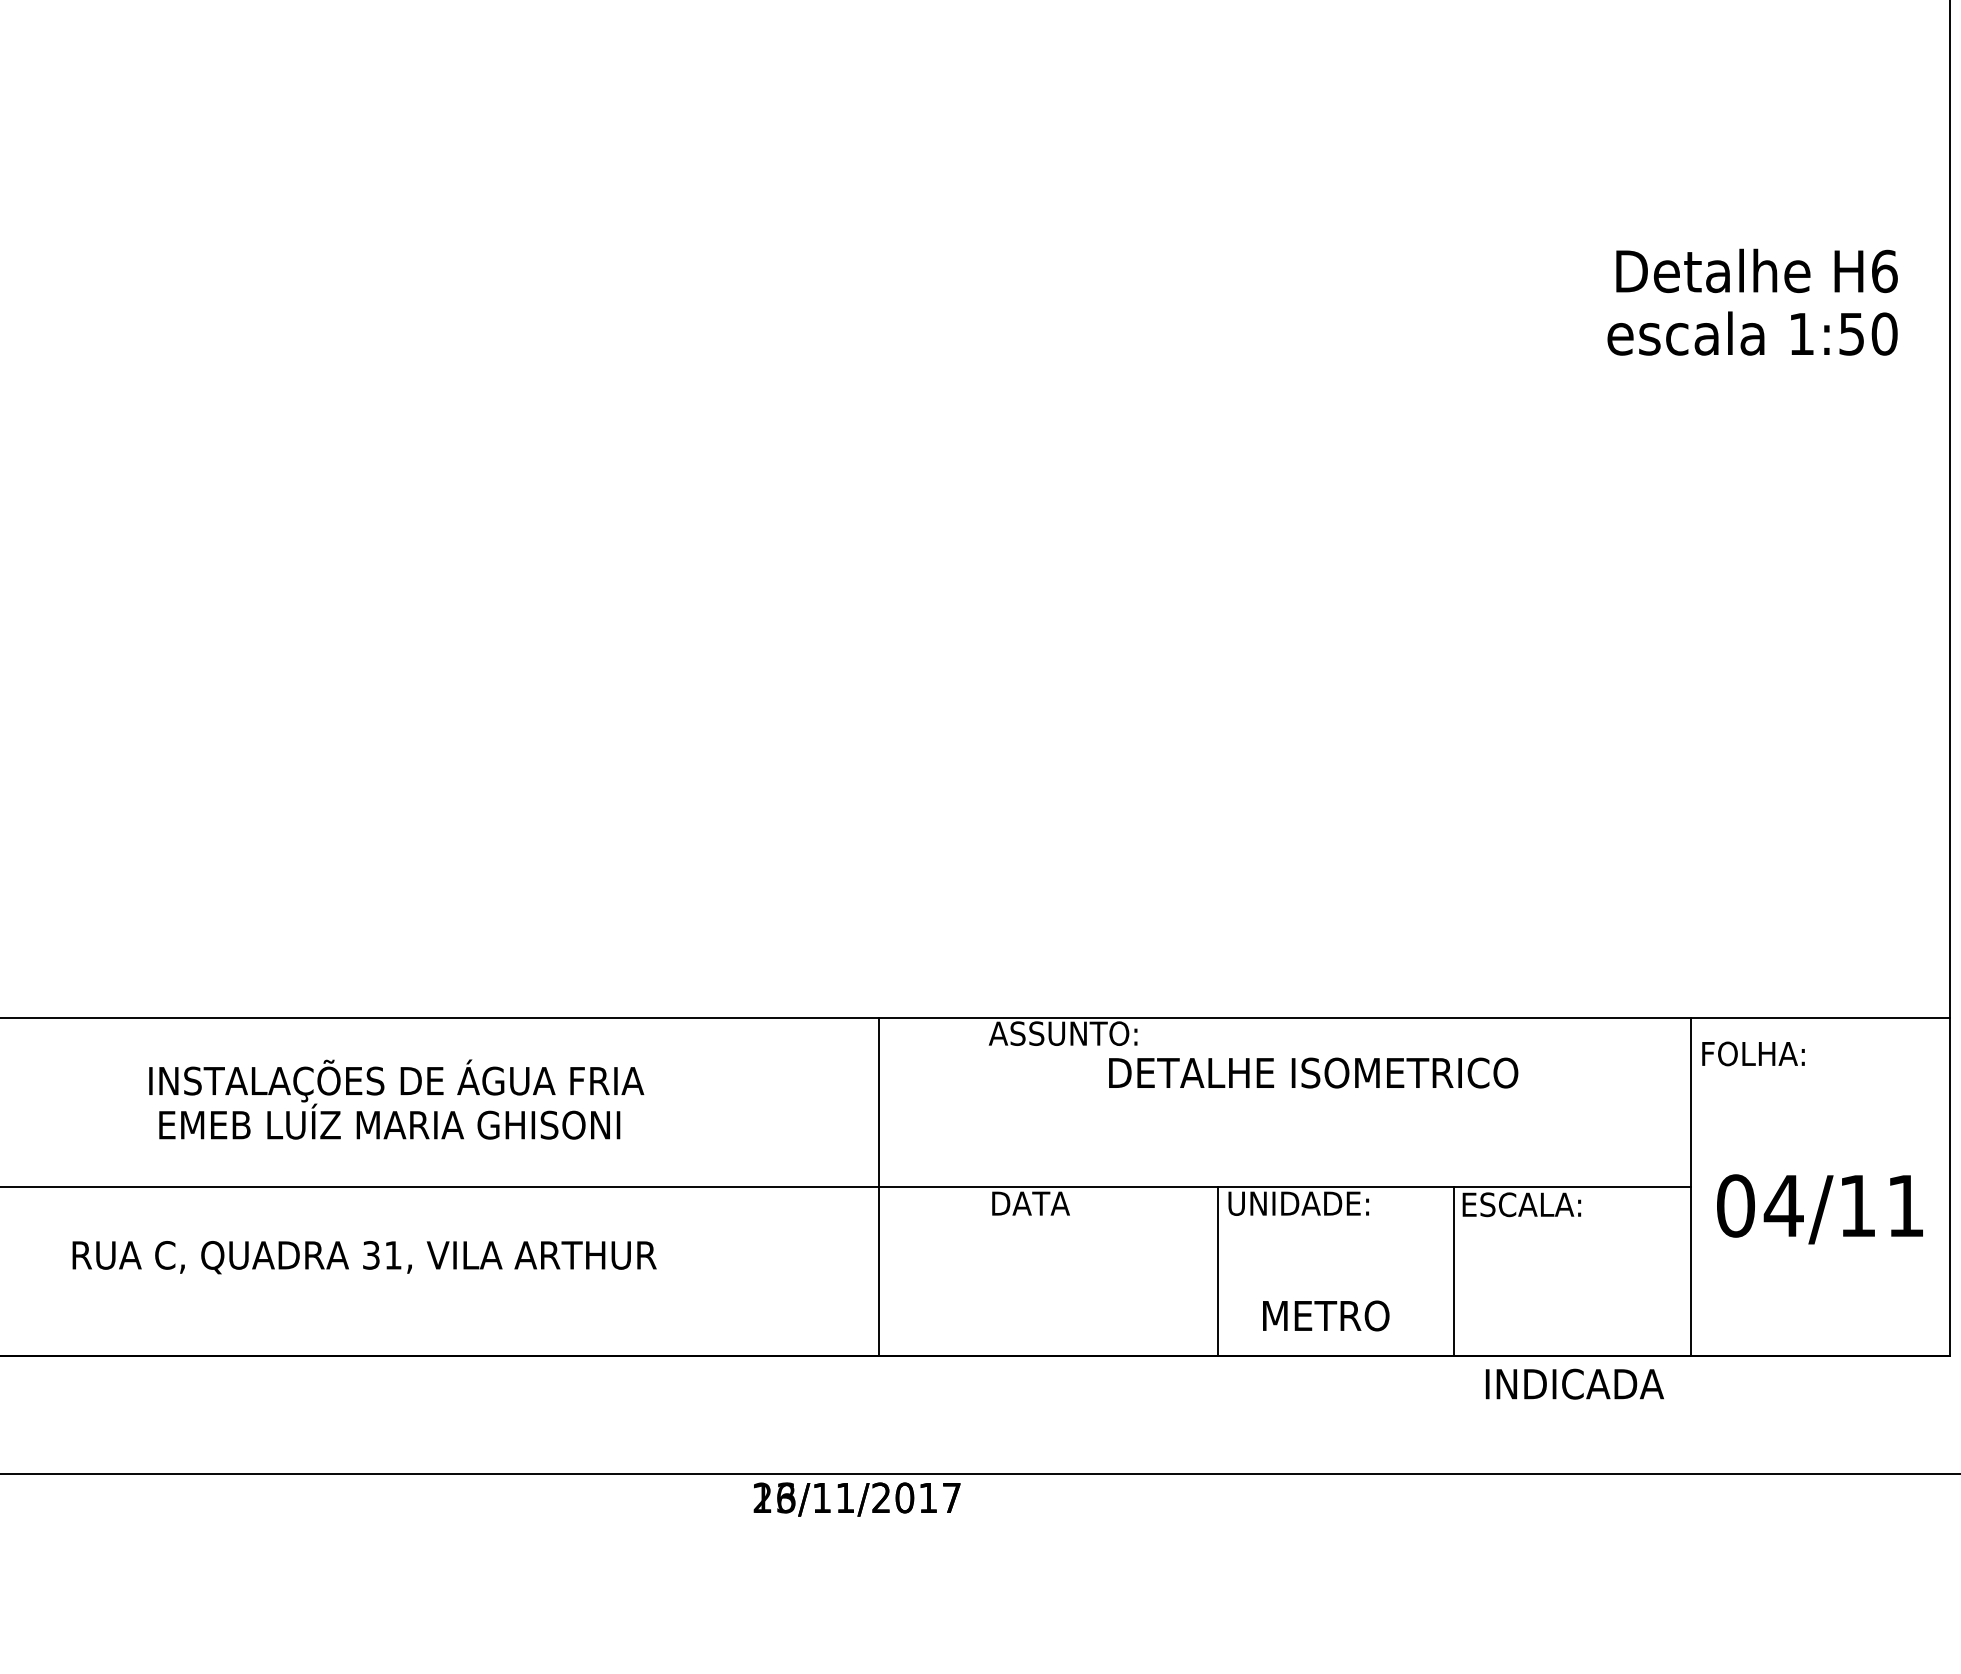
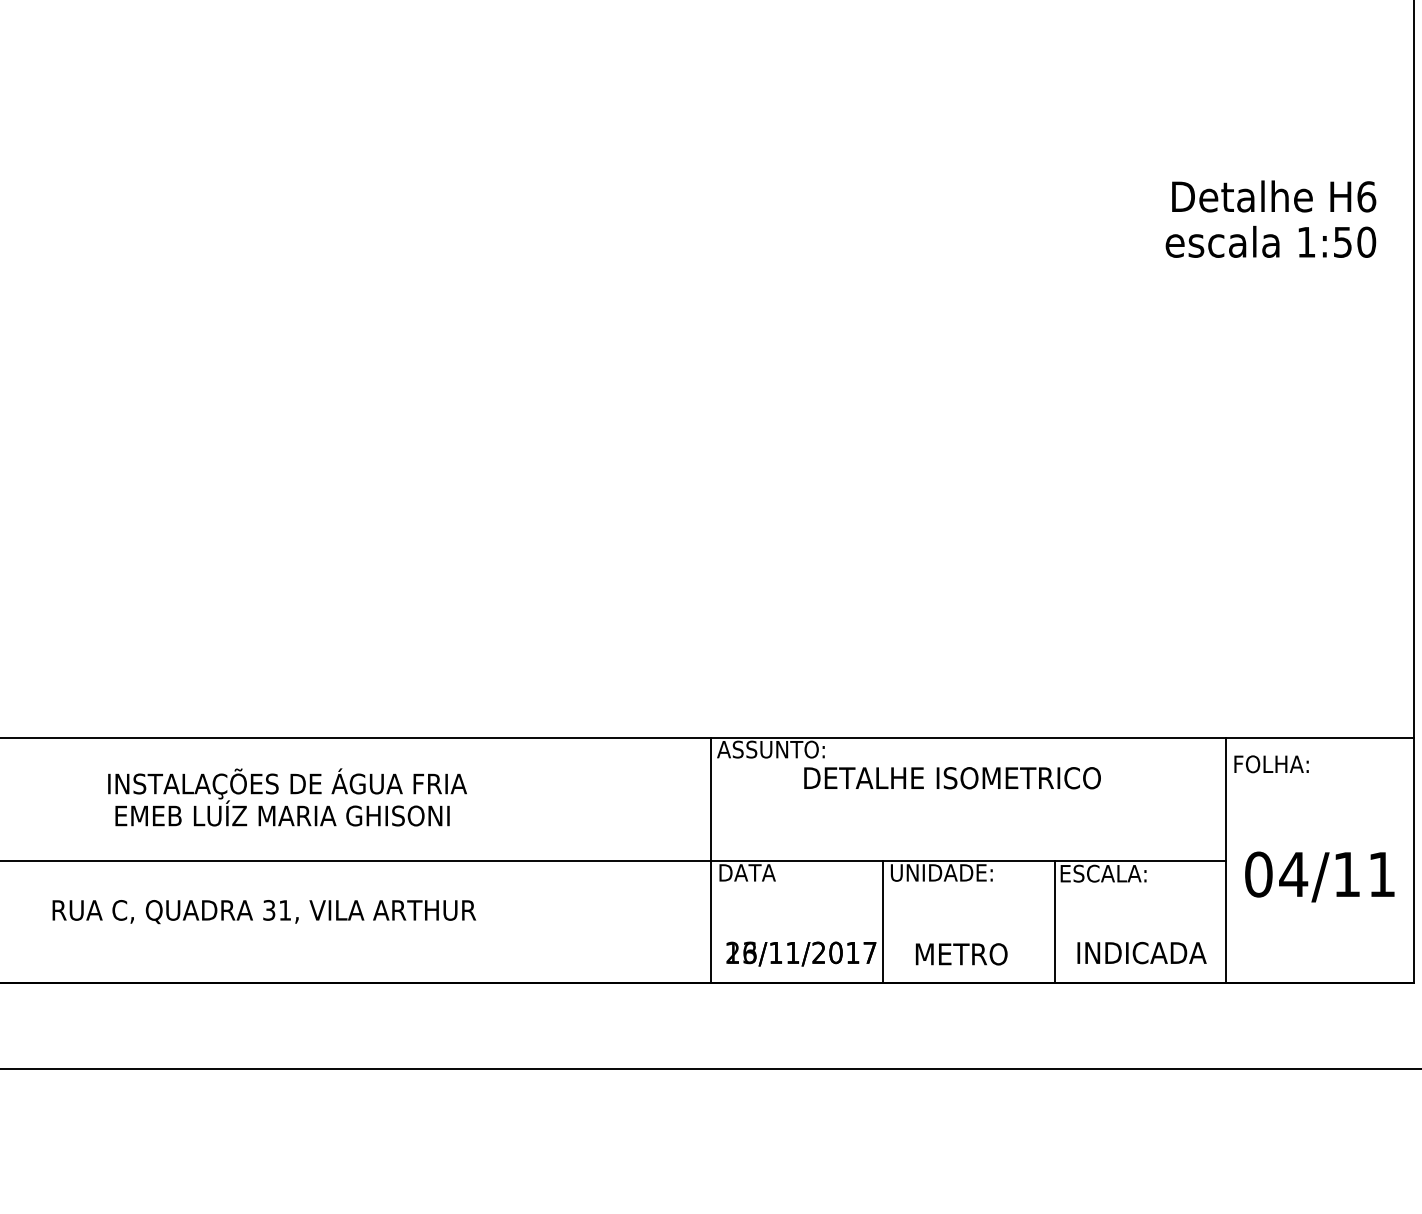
line: (879, 1186) -> (711, 860), moved
text: (1574, 1383) -> (1141, 952), moved
text: (856, 1499) -> (800, 954), moved

